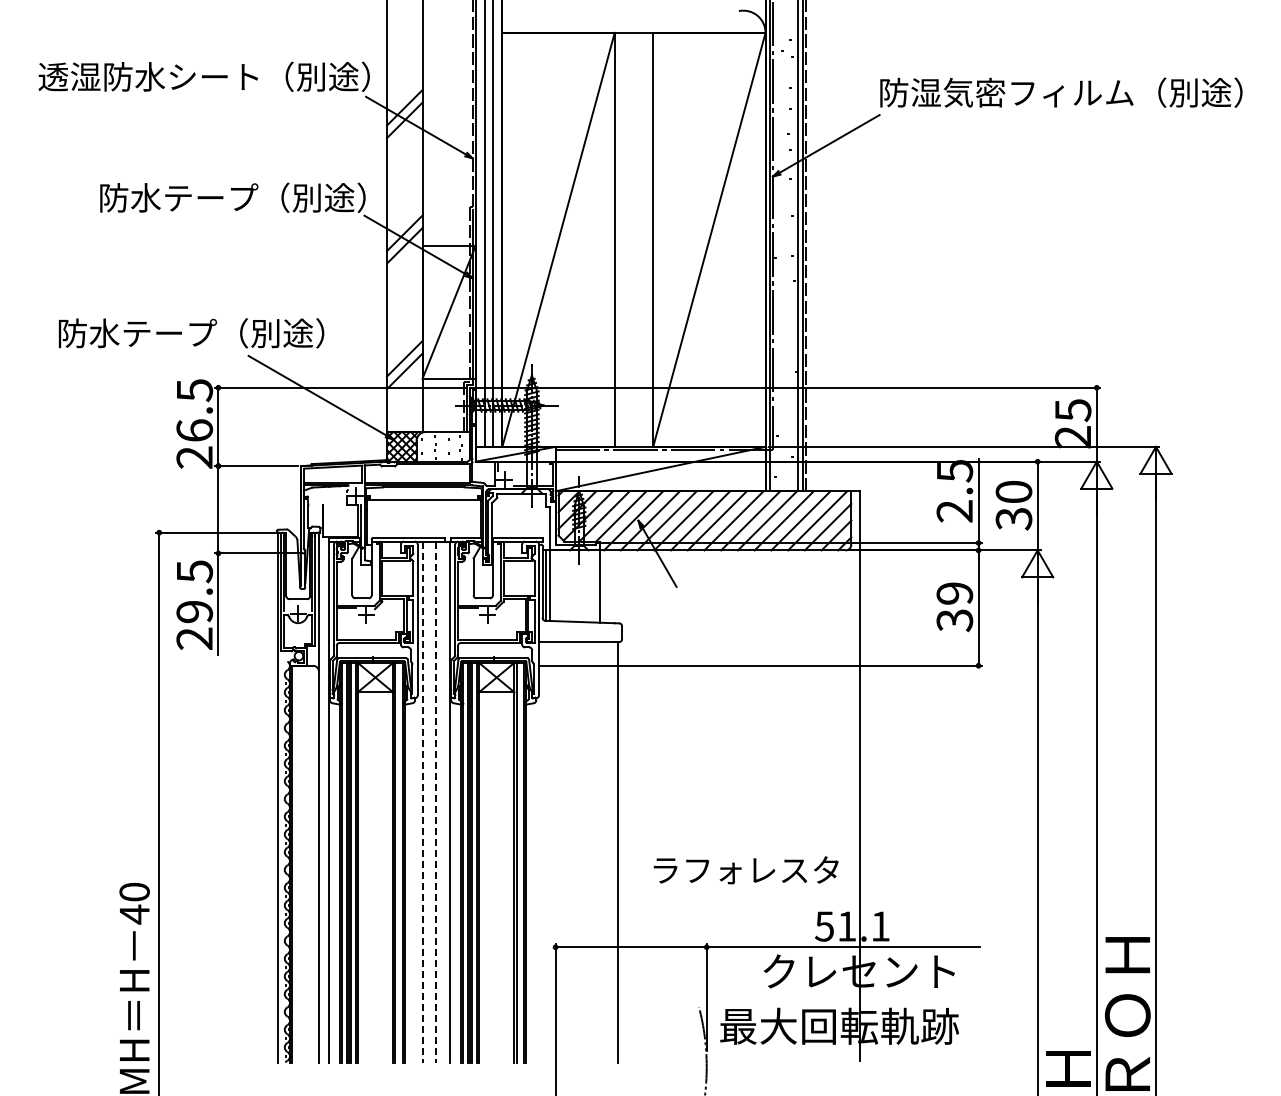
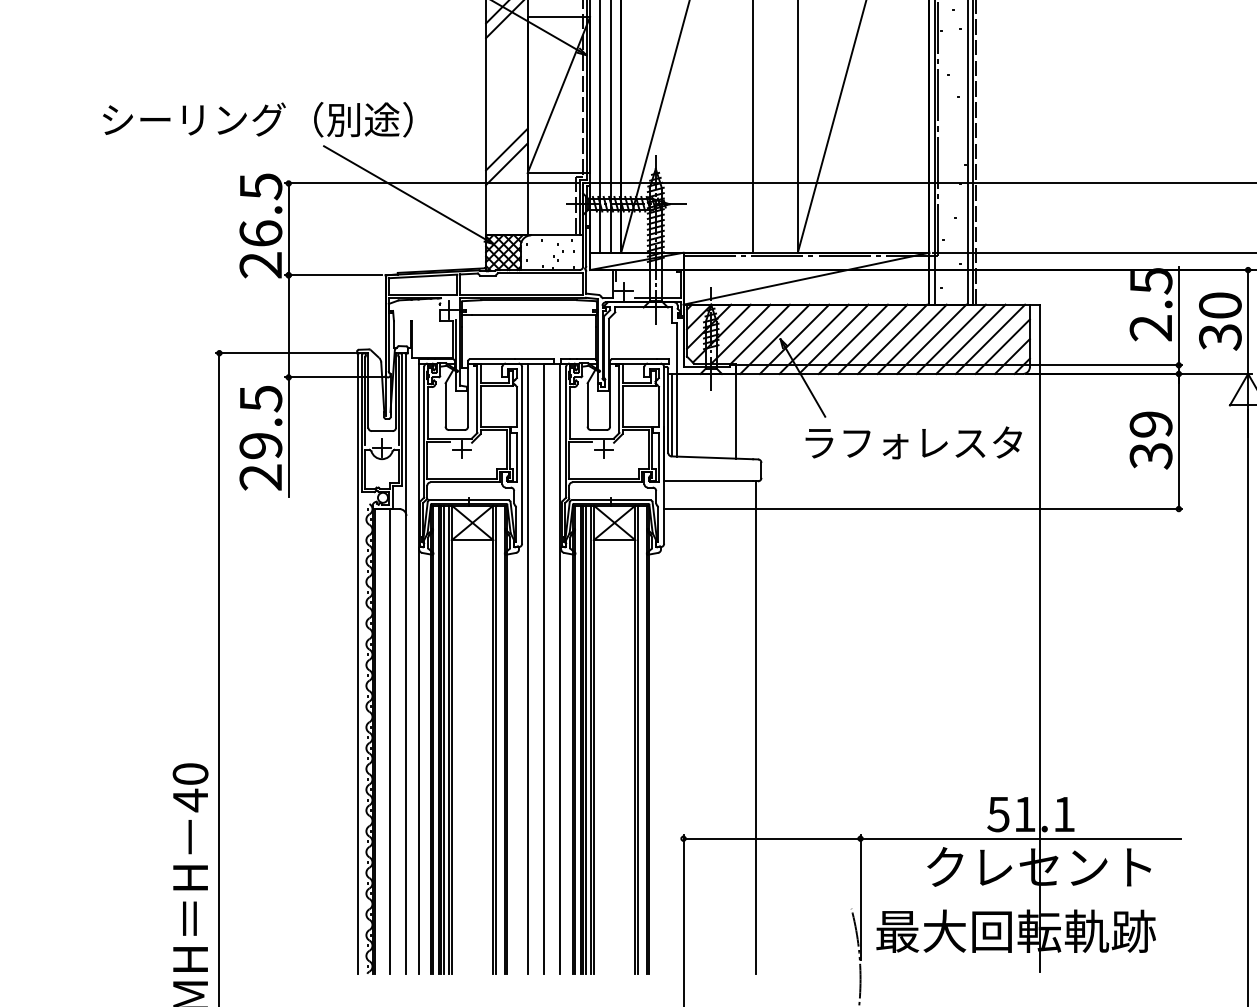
text: (137, 333) -> (193, 119), 防水テープ（別途） -> シーリング（別途）
line: (423, 802) -> (528, 669), dashed -> solid
line: (436, 802) -> (544, 669), dashed -> solid
line: (304, 863) -> (389, 740), added
text: (745, 870) -> (912, 443), moved

